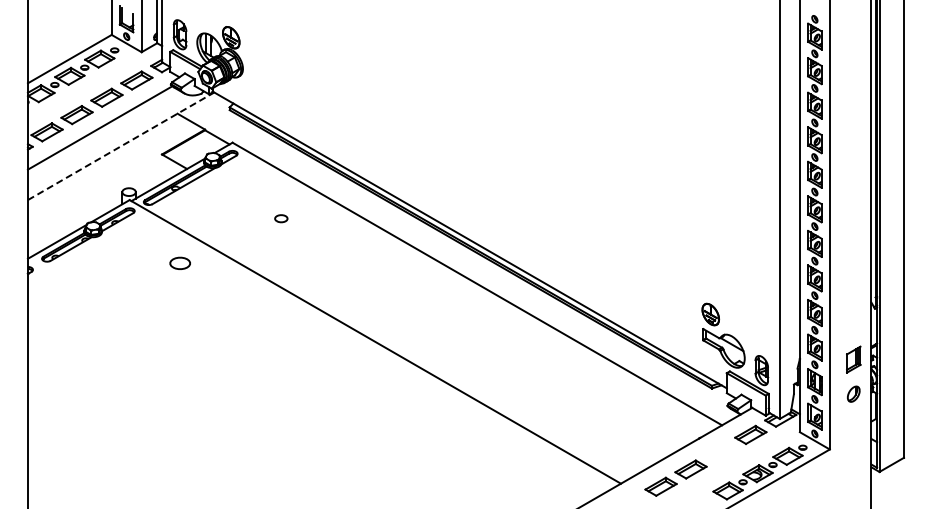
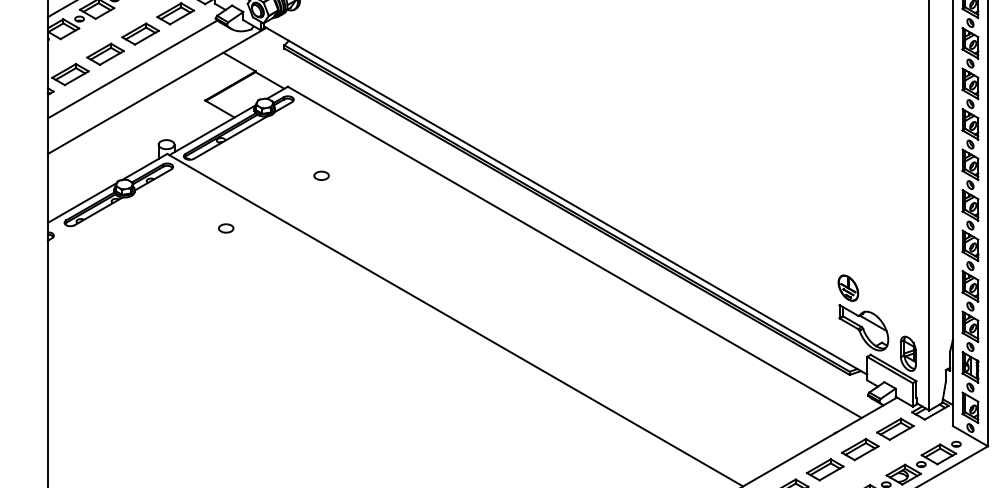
line: (121, 146) -> (157, 91), dashed -> solid
part: (281, 218) -> (321, 175), moved
part: (179, 263) -> (225, 228), size x0.62
part: (720, 452) -> (859, 449), added

